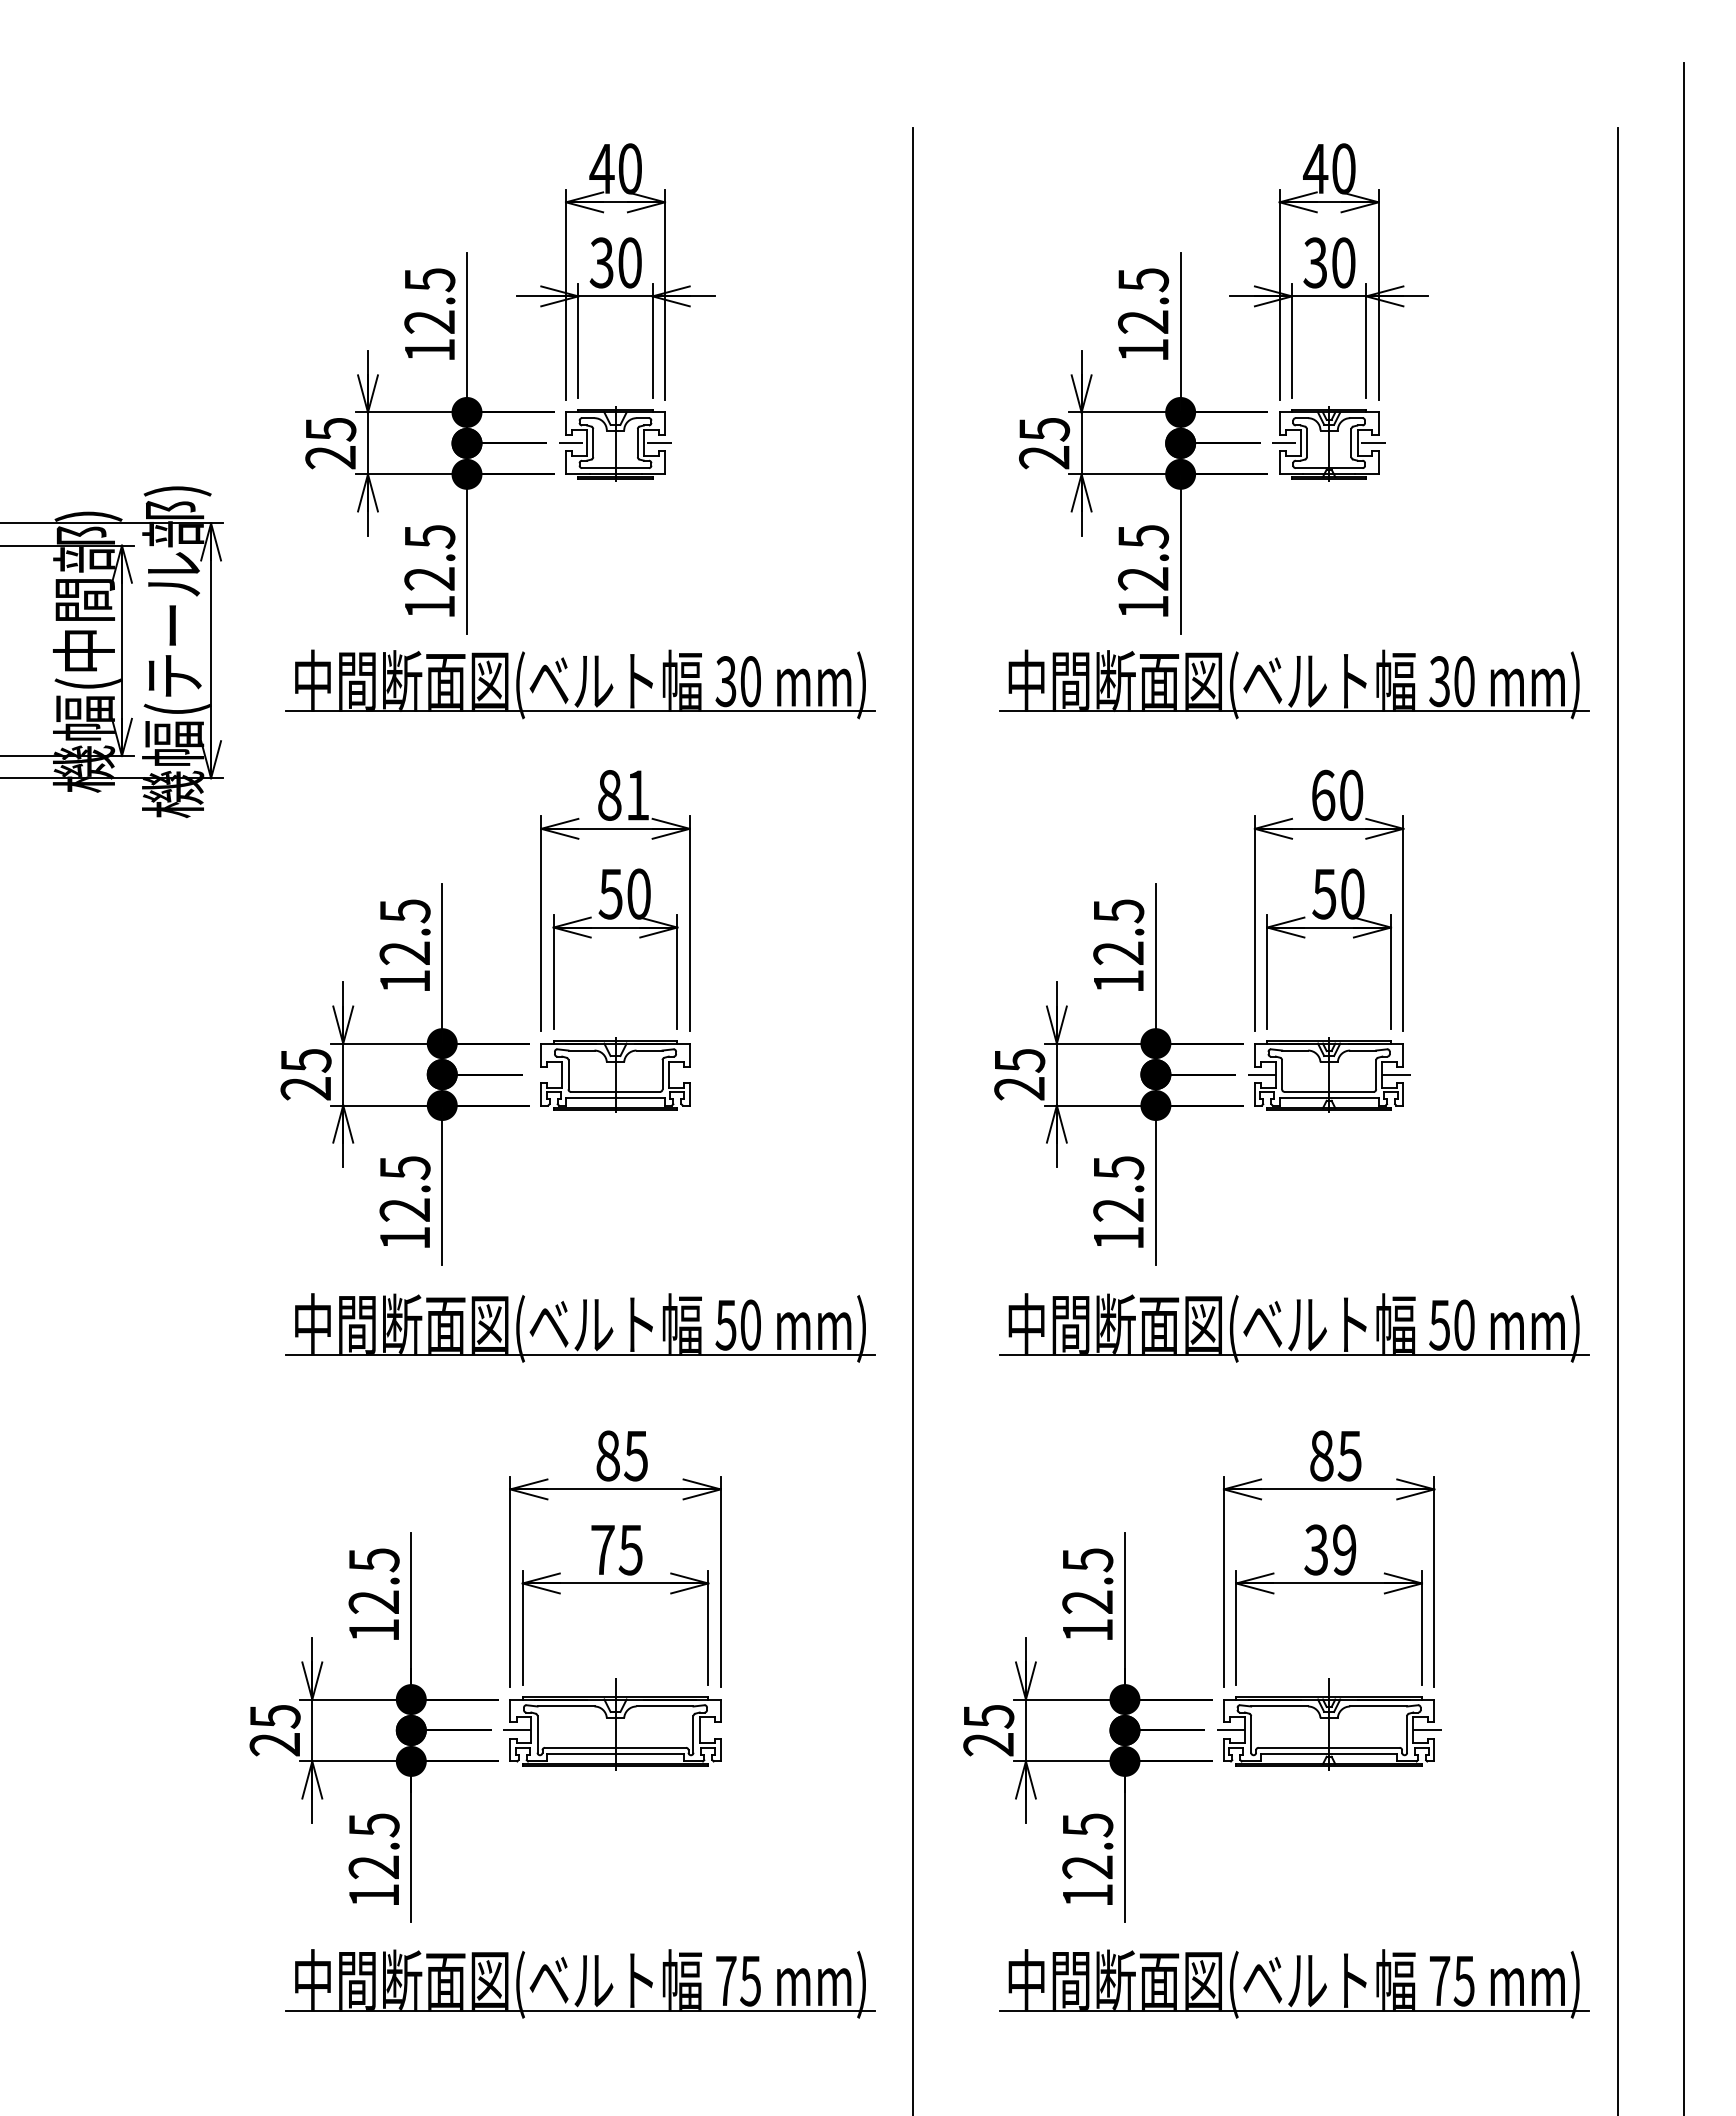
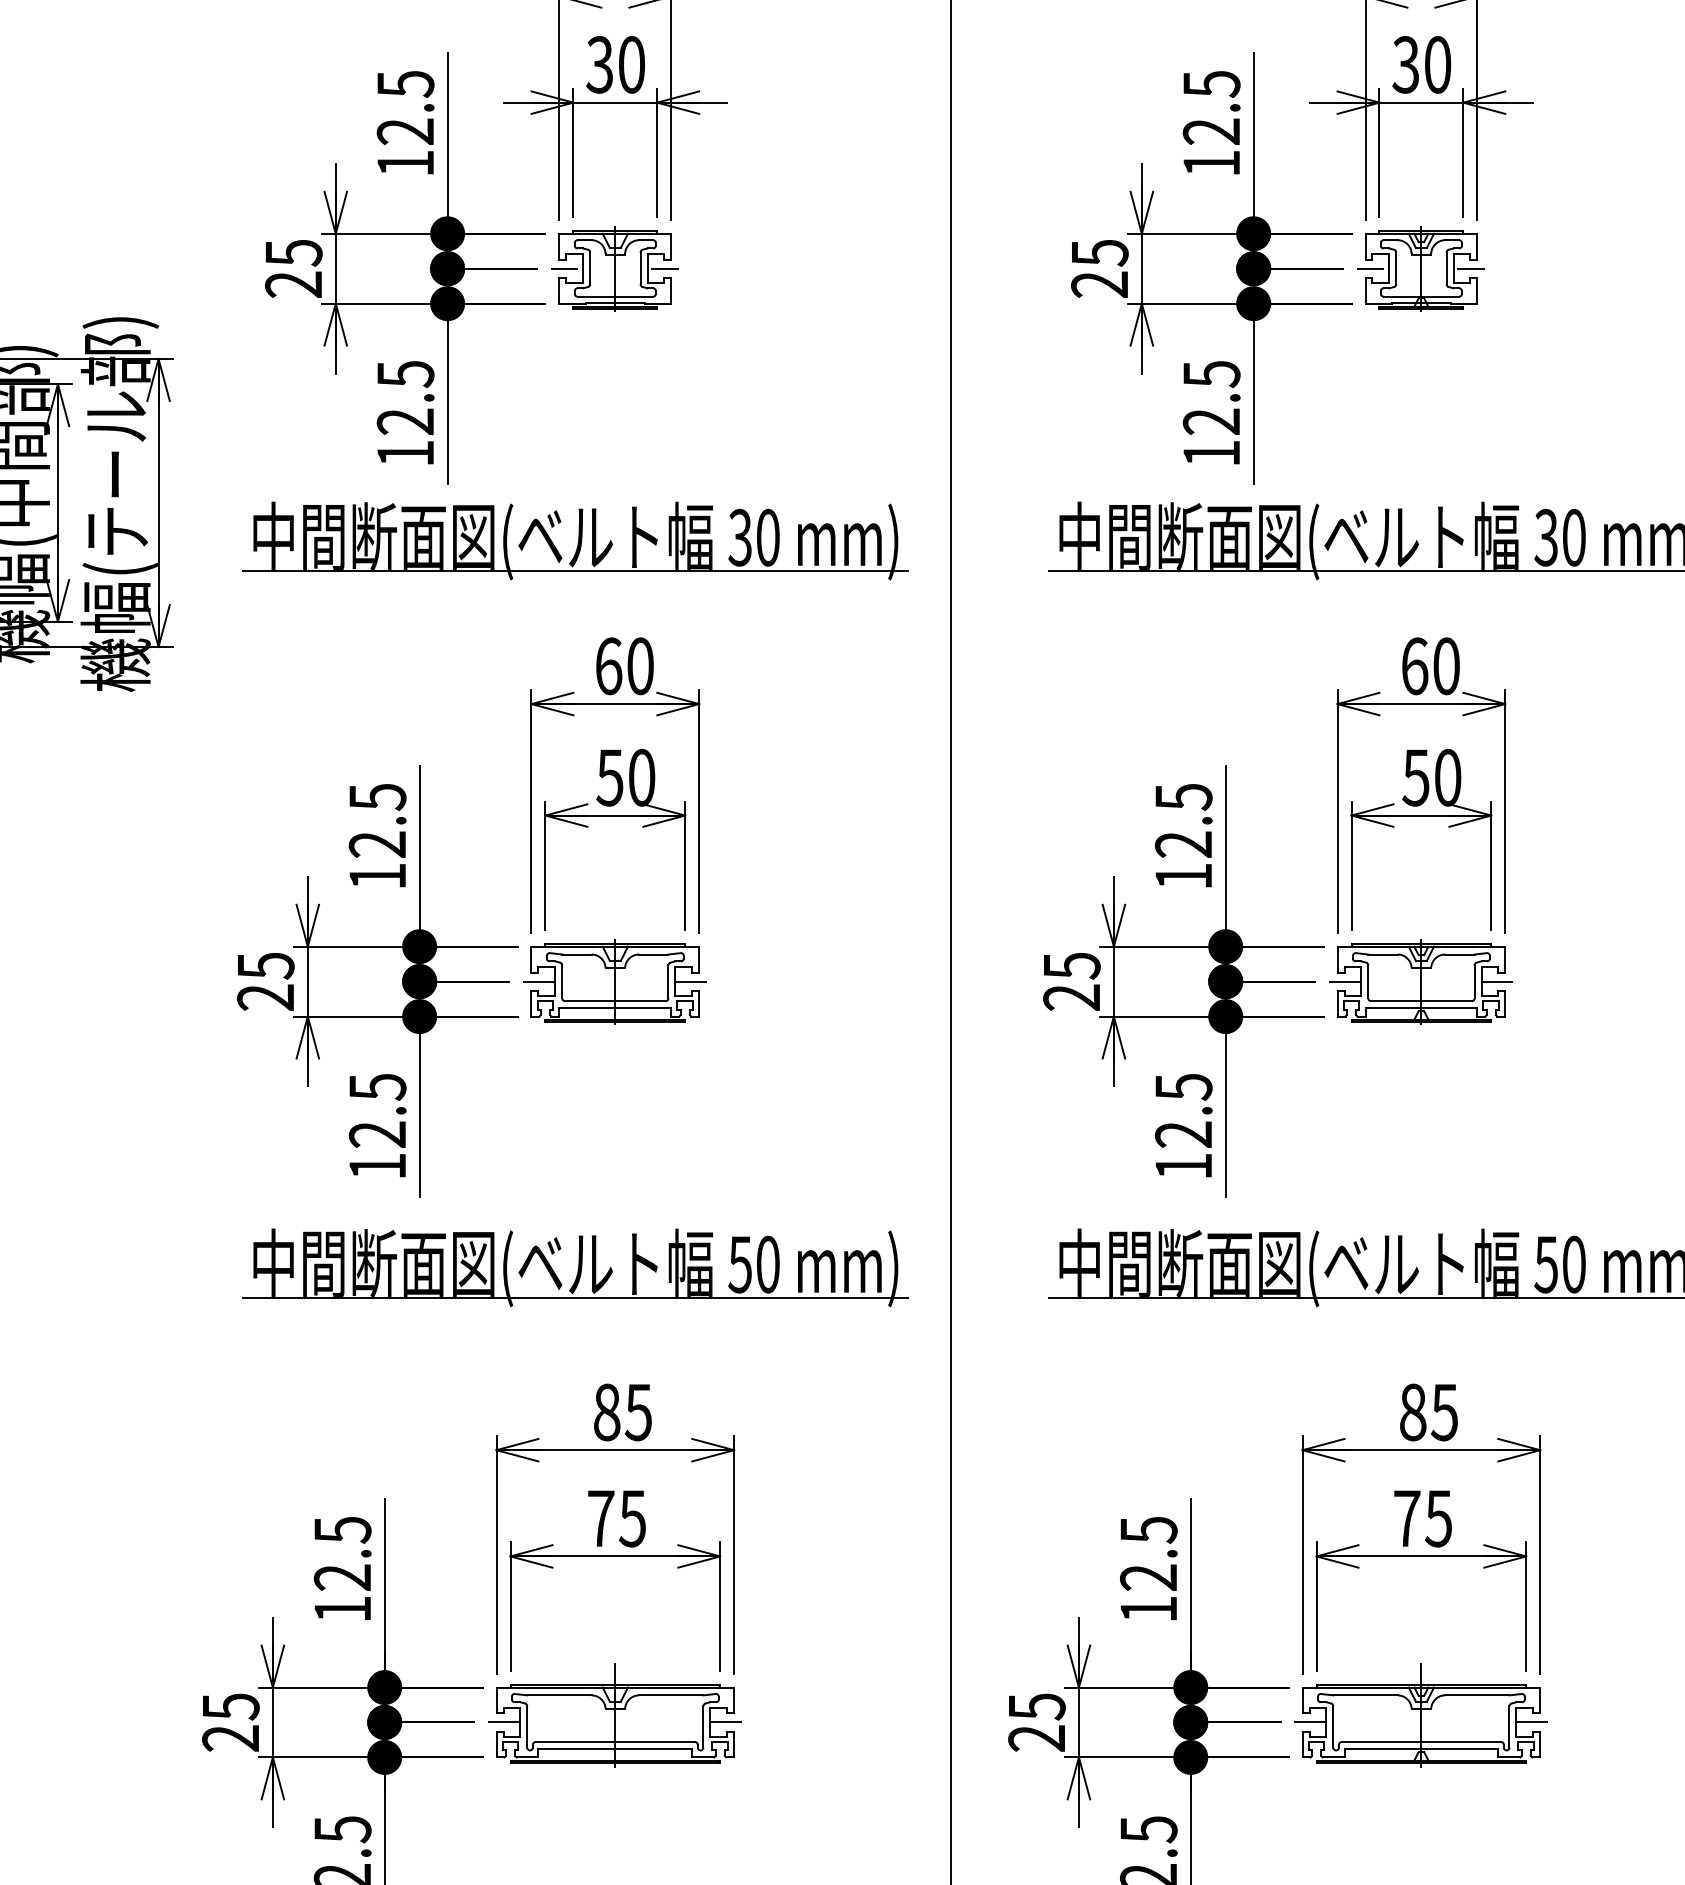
text: (623, 794) -> (624, 665), 81 -> 60
line: (548, 1074) -> (539, 981), added
line: (682, 1074) -> (691, 981), added
text: (1330, 1549) -> (1422, 1518), 39 -> 75
line: (713, 1730) -> (726, 1722), added

